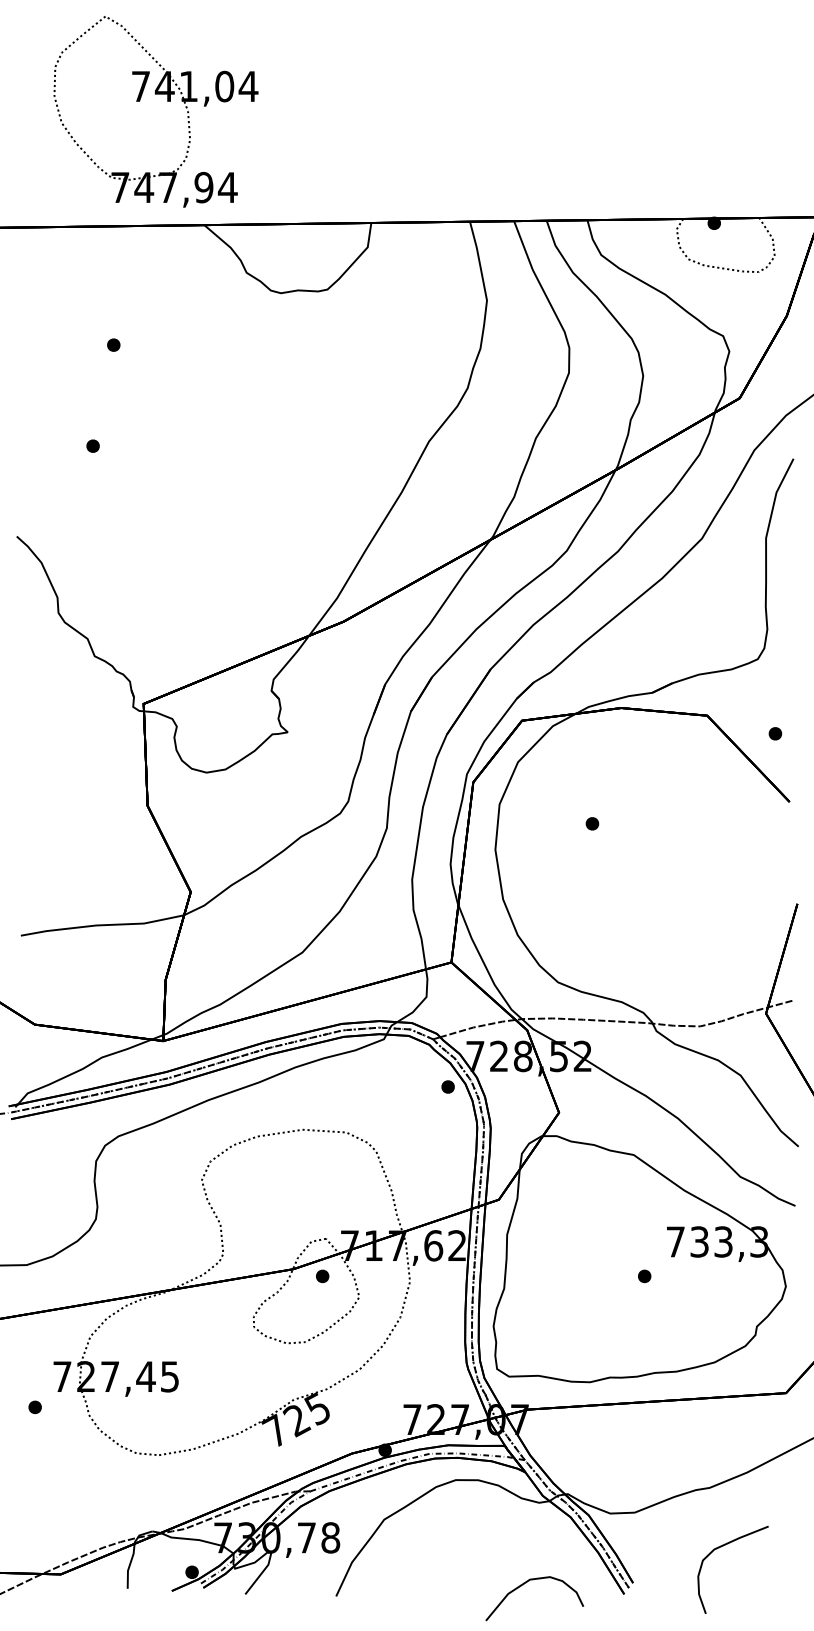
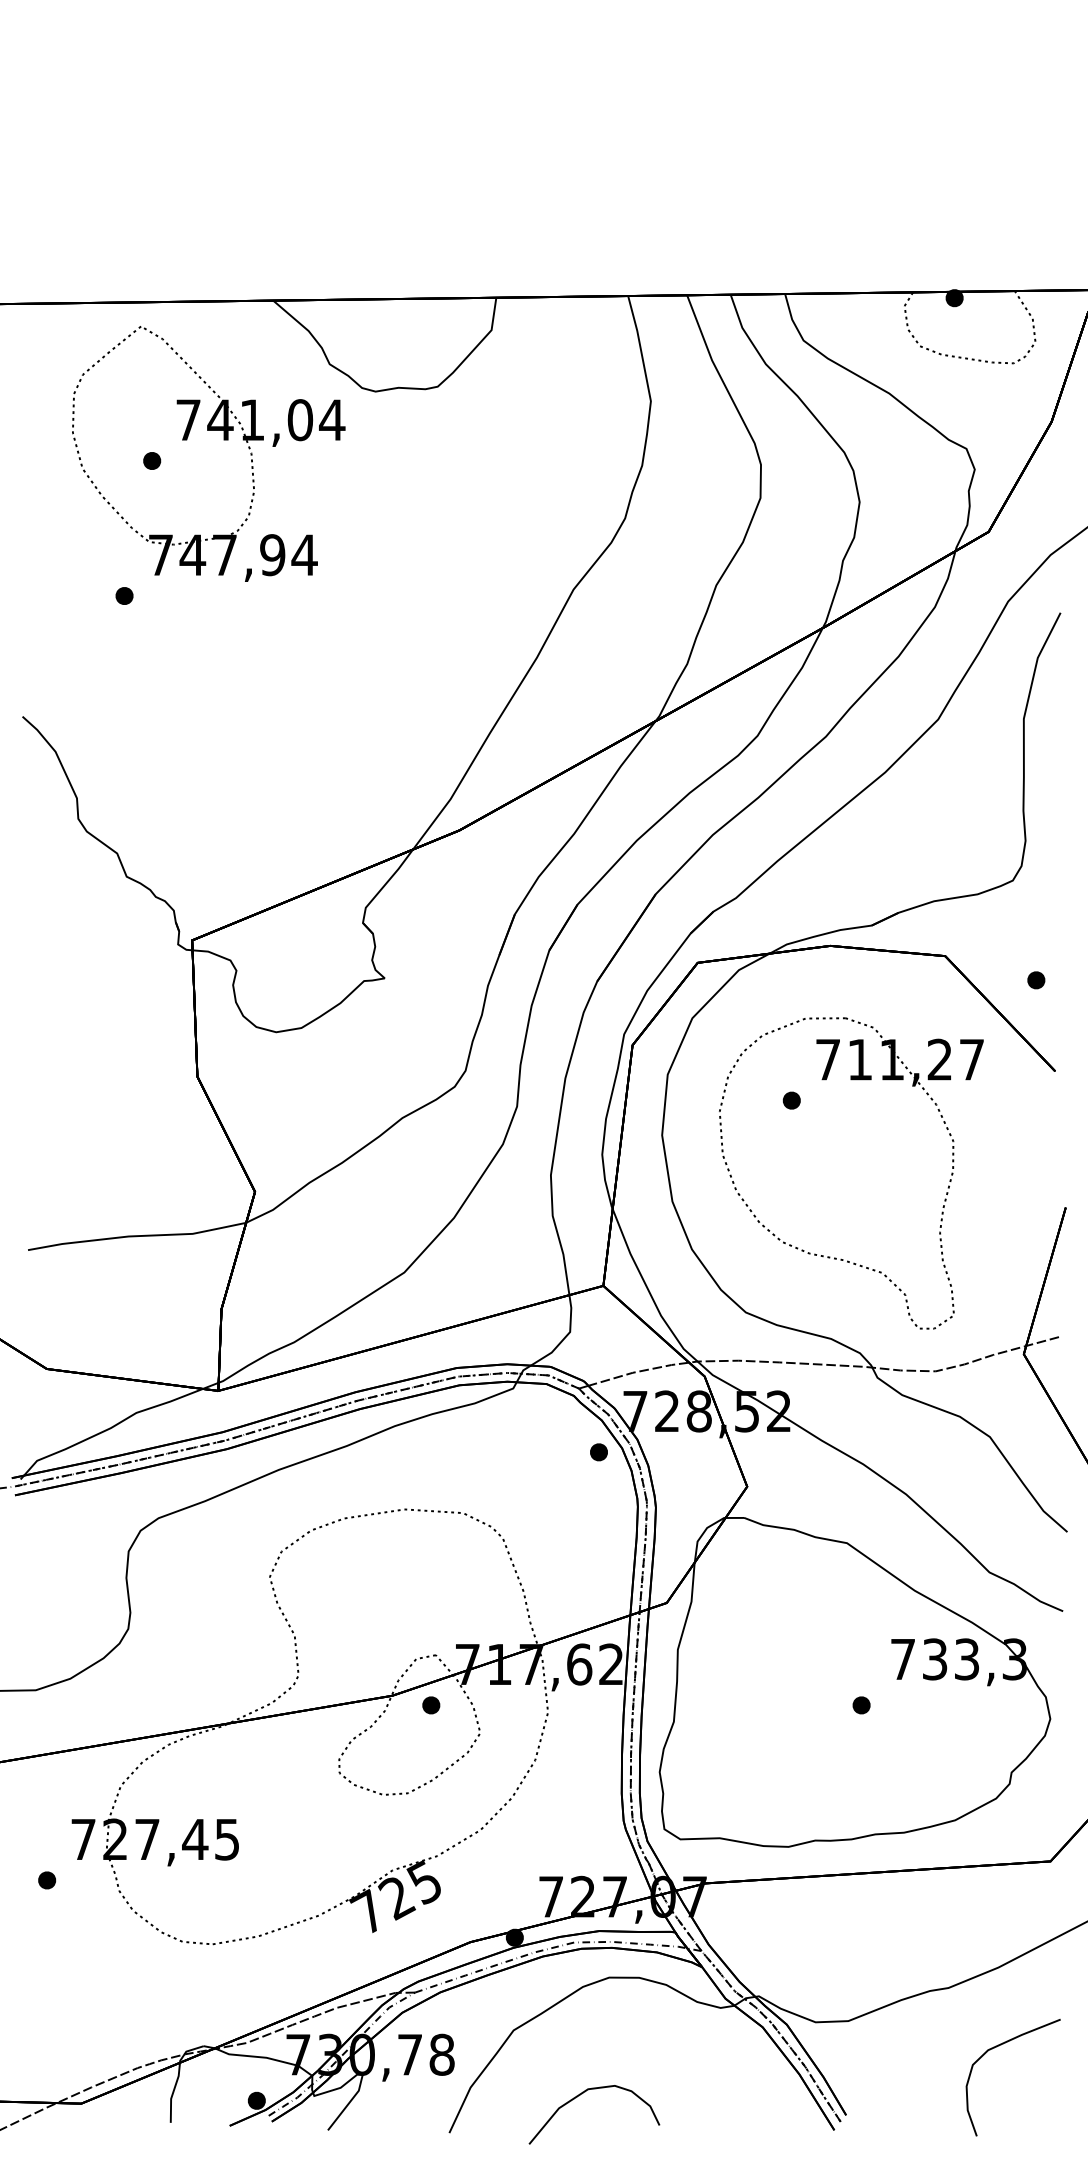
part: (167, 101) -> (223, 440), moved
part: (621, 940) -> (830, 1256), added
curve: (721, 1547) -> (997, 2047), moved
curve: (526, 1583) -> (583, 2094), moved

